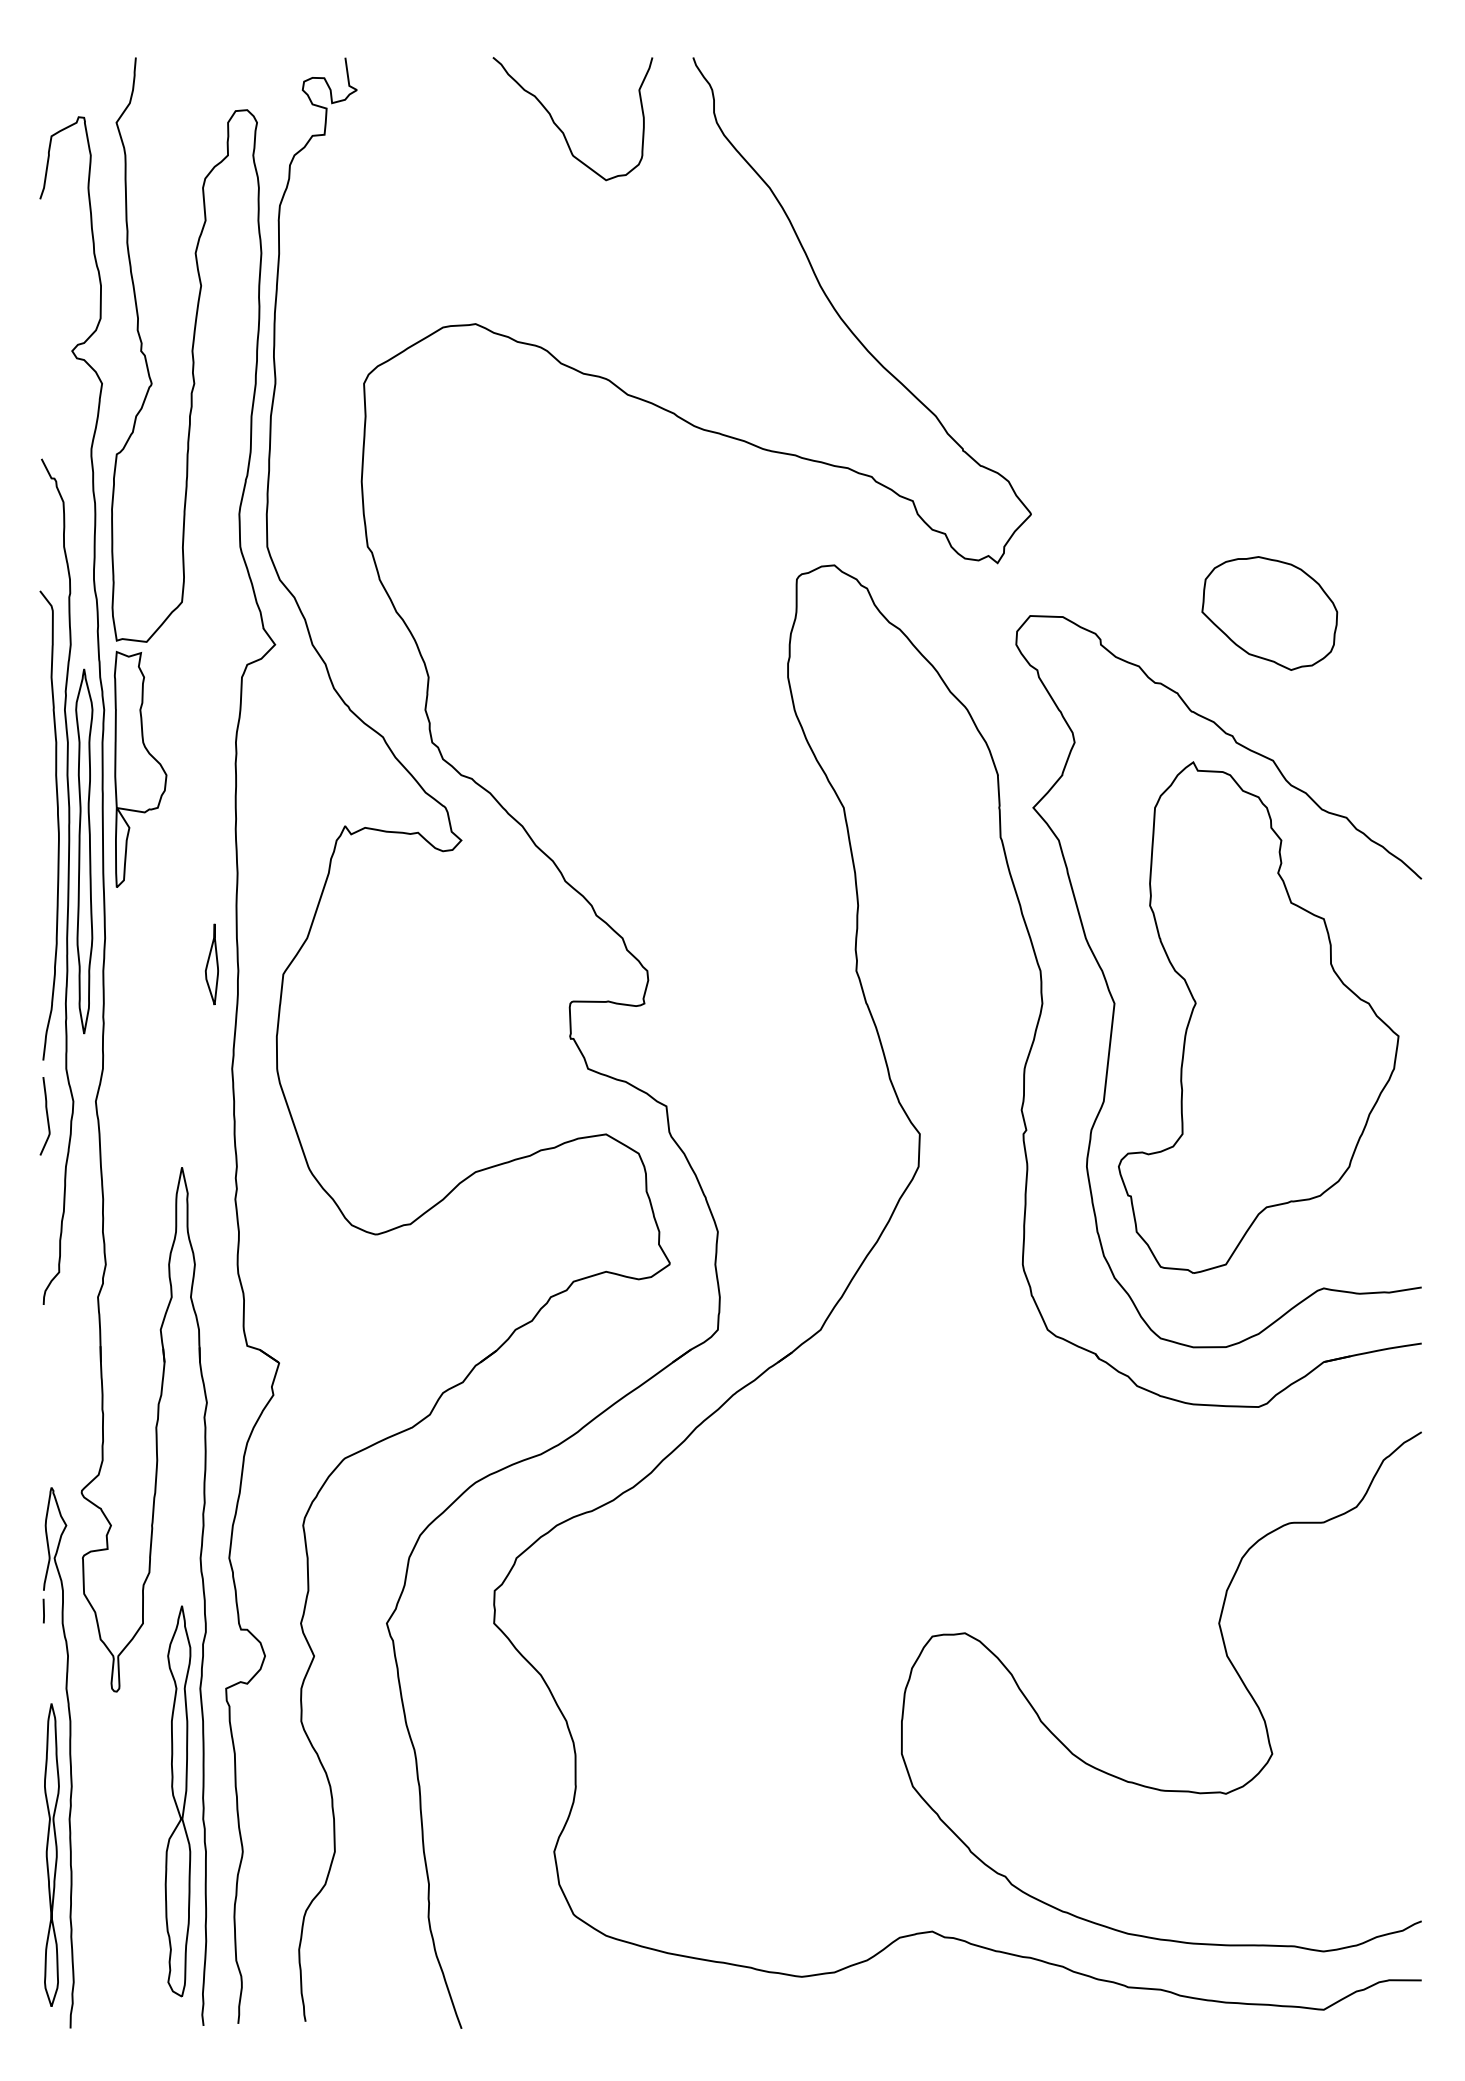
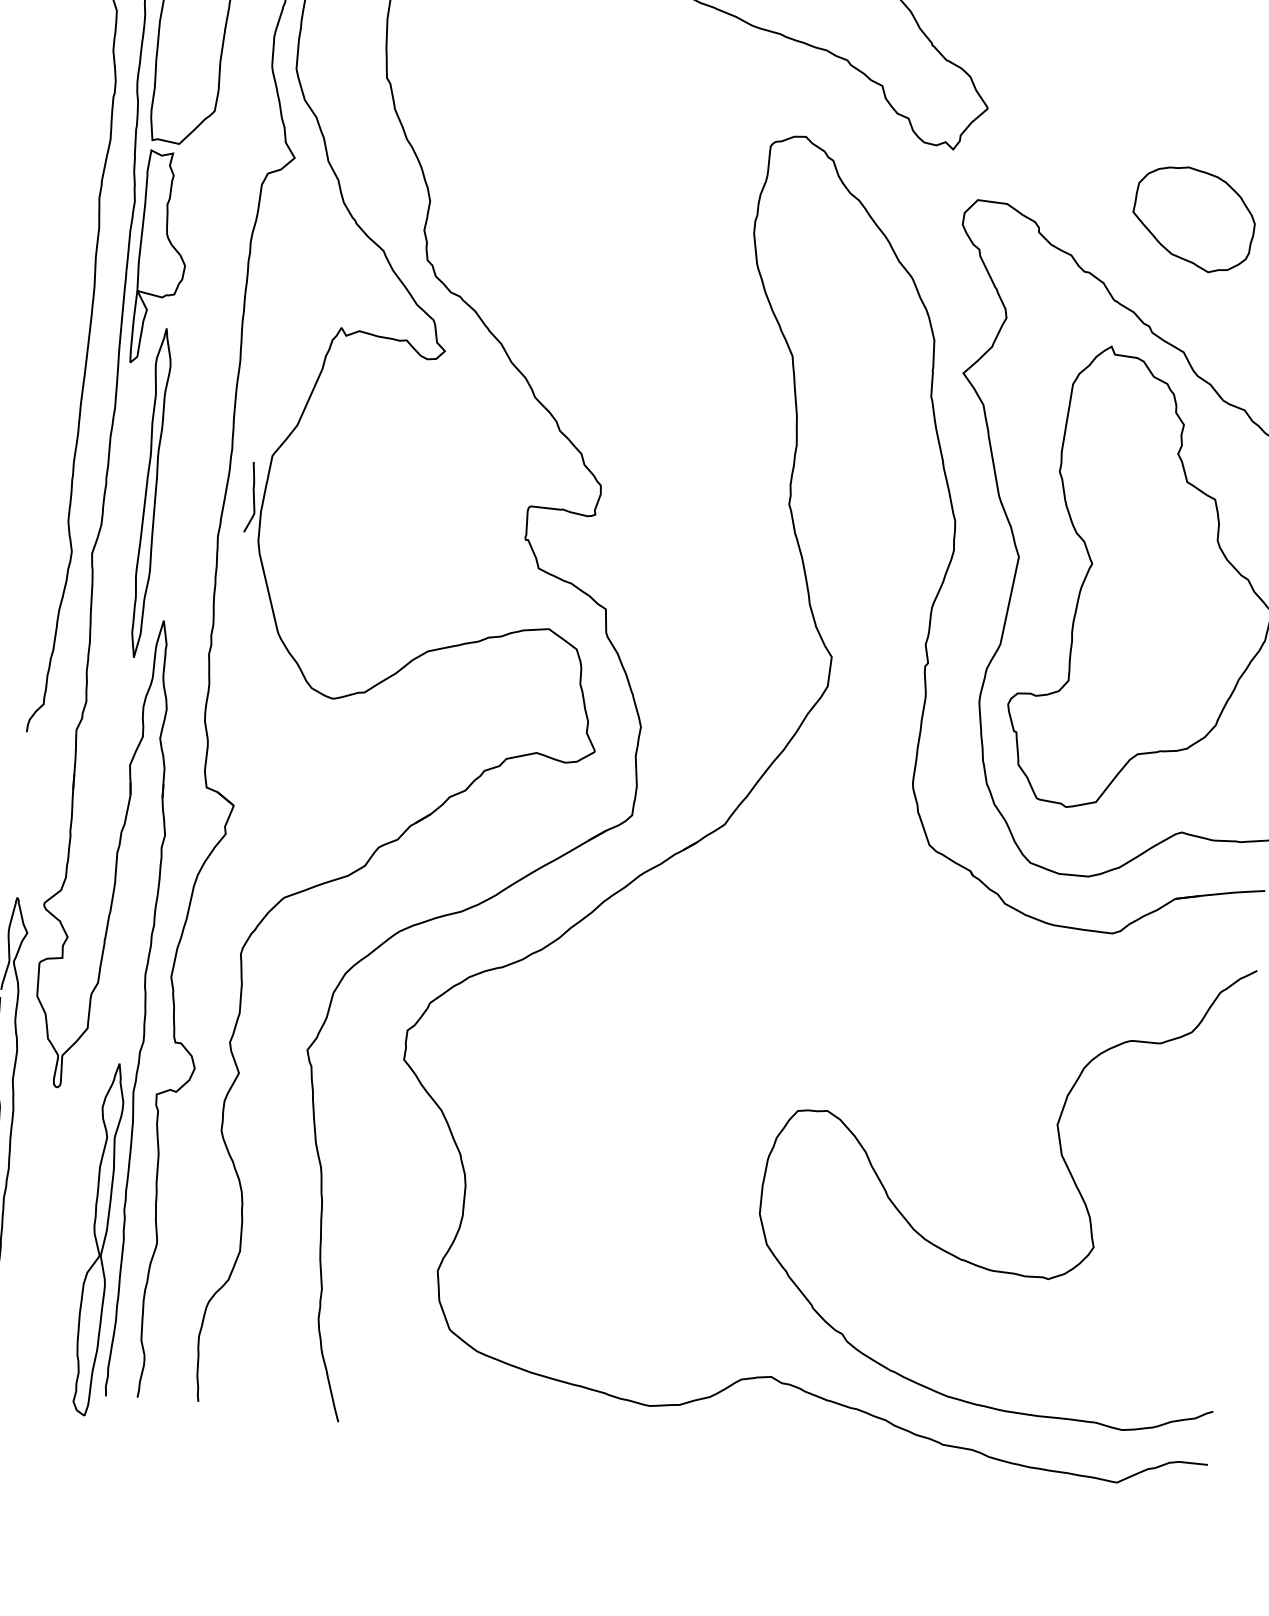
curve: (57, 825) -> (82, 301), removed
part: (84, 851) -> (150, 492), moved
part: (211, 963) -> (208, 439), removed
curve: (46, 1116) -> (253, 497), moved
part: (177, 1801) -> (97, 1239), moved

